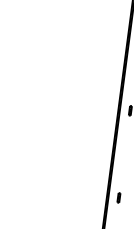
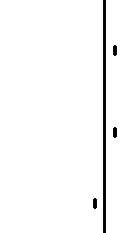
part: (118, 197) -> (94, 203), moved

